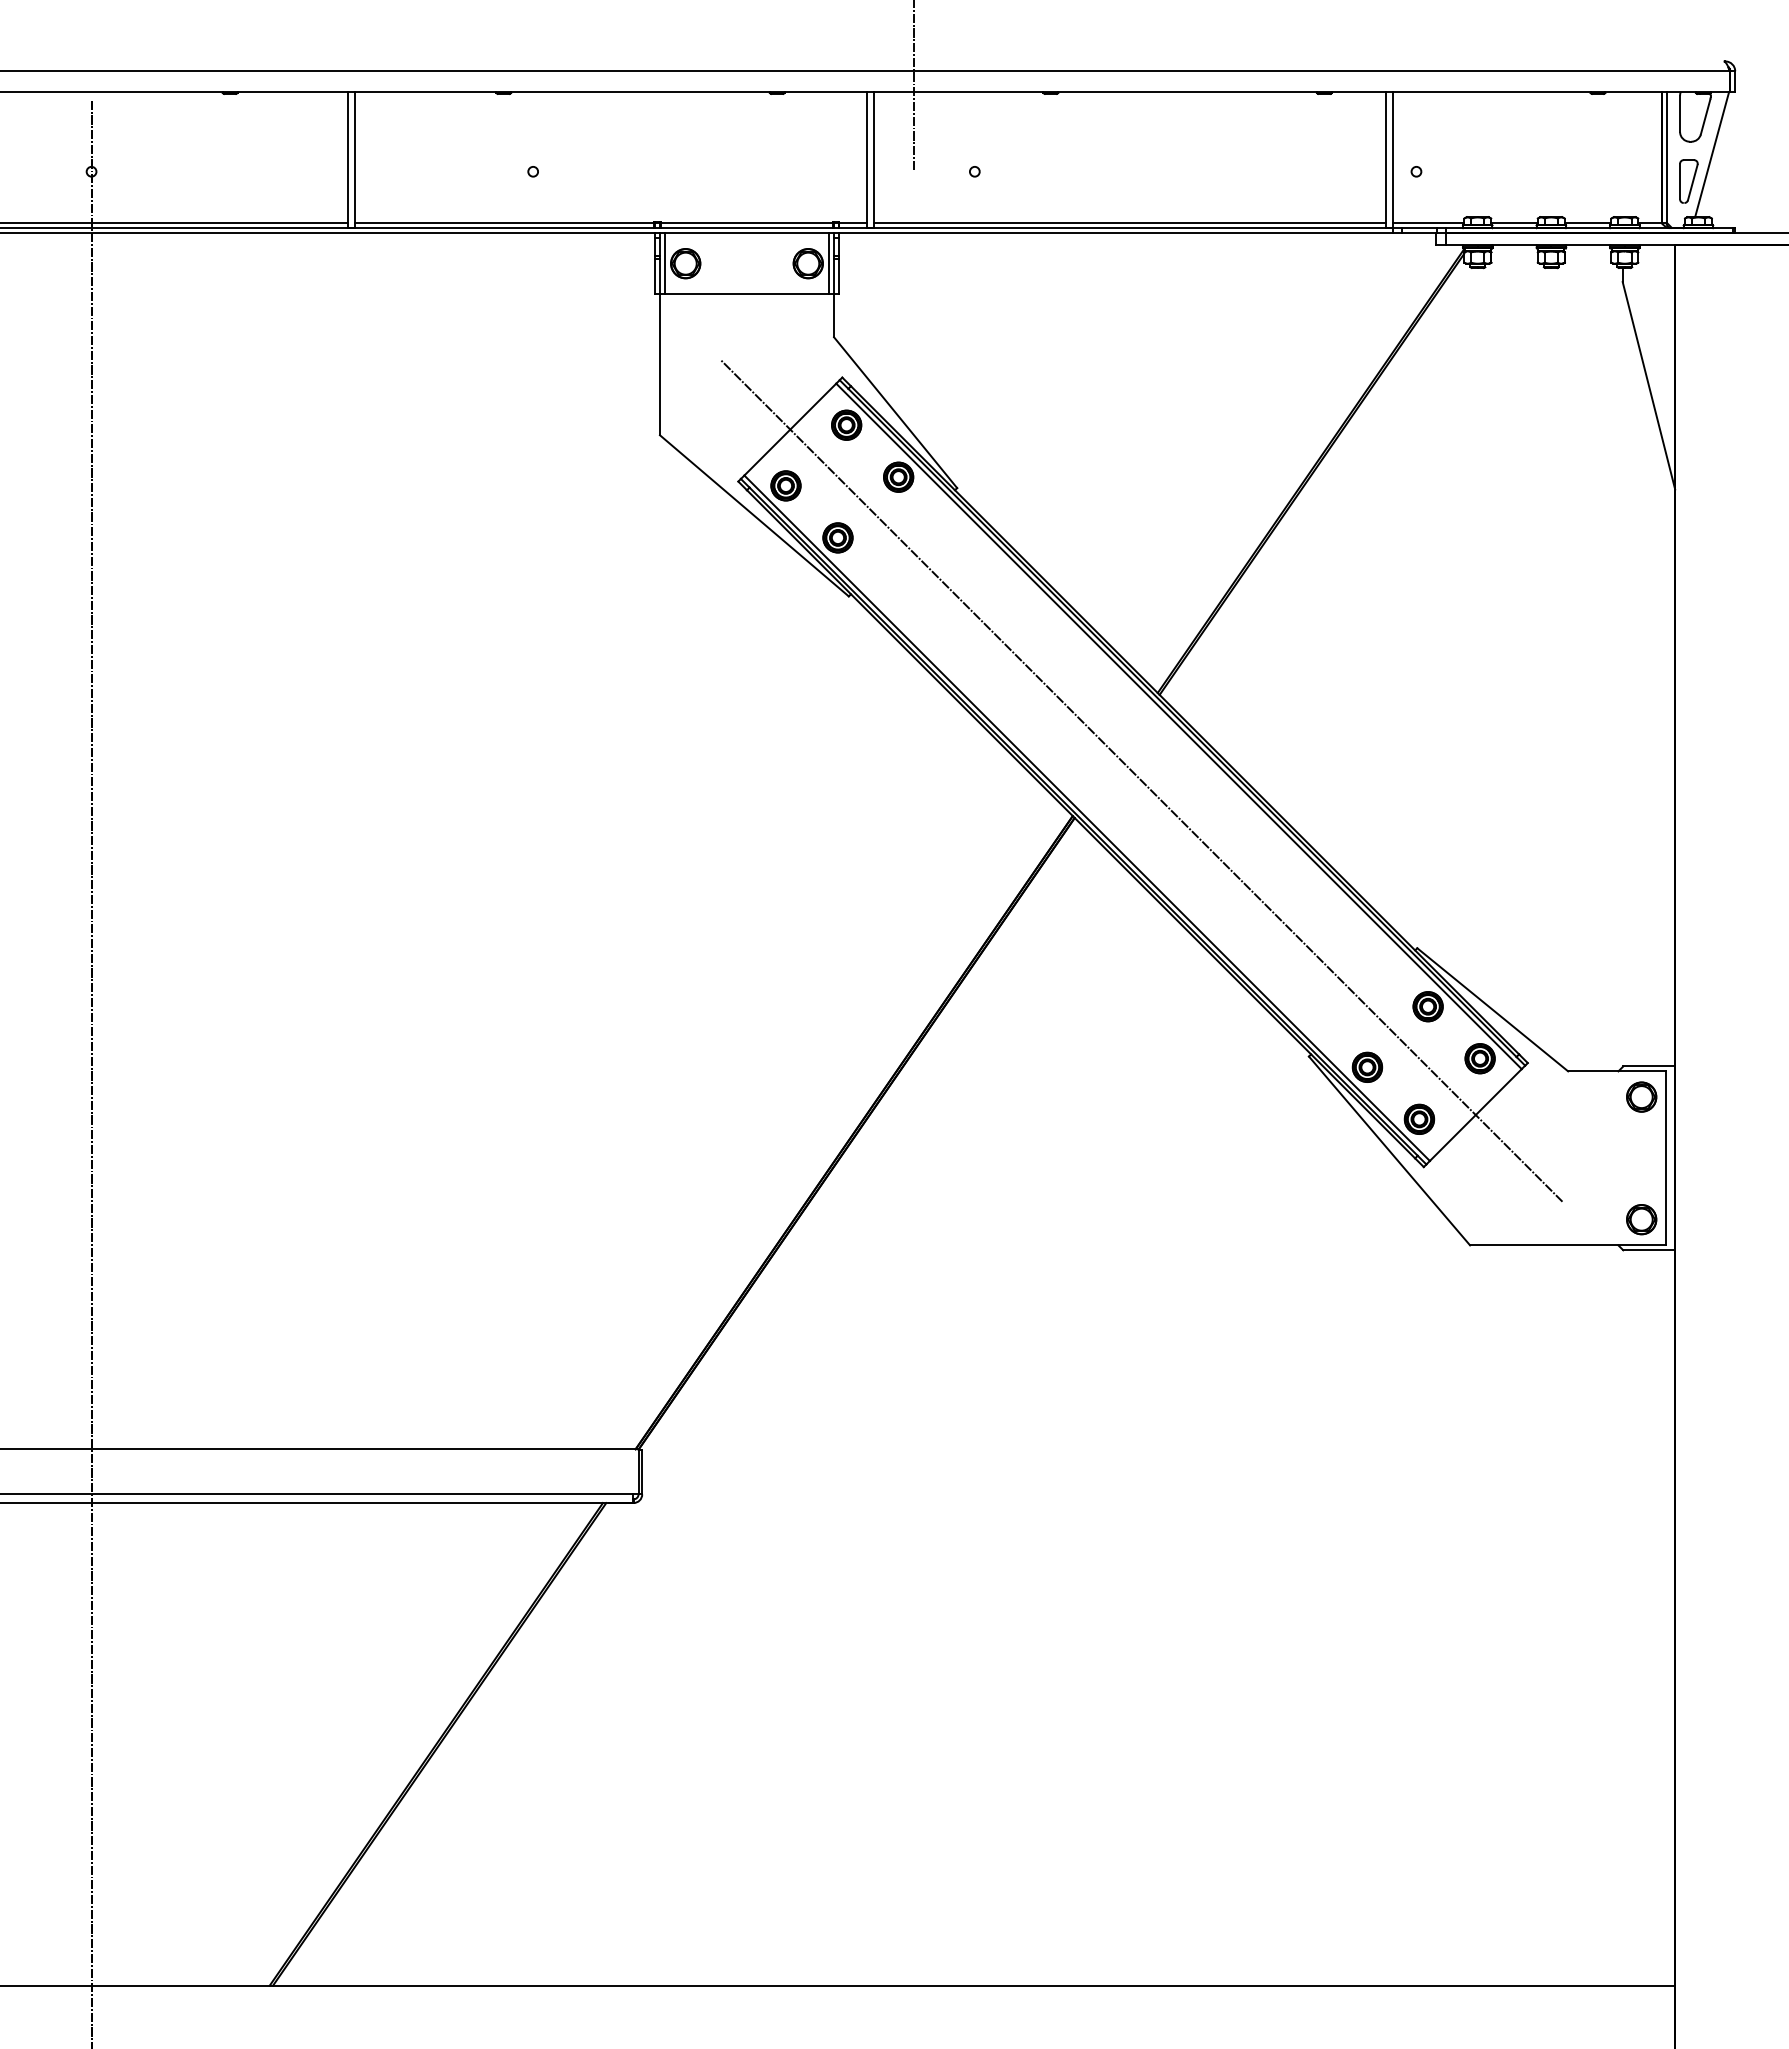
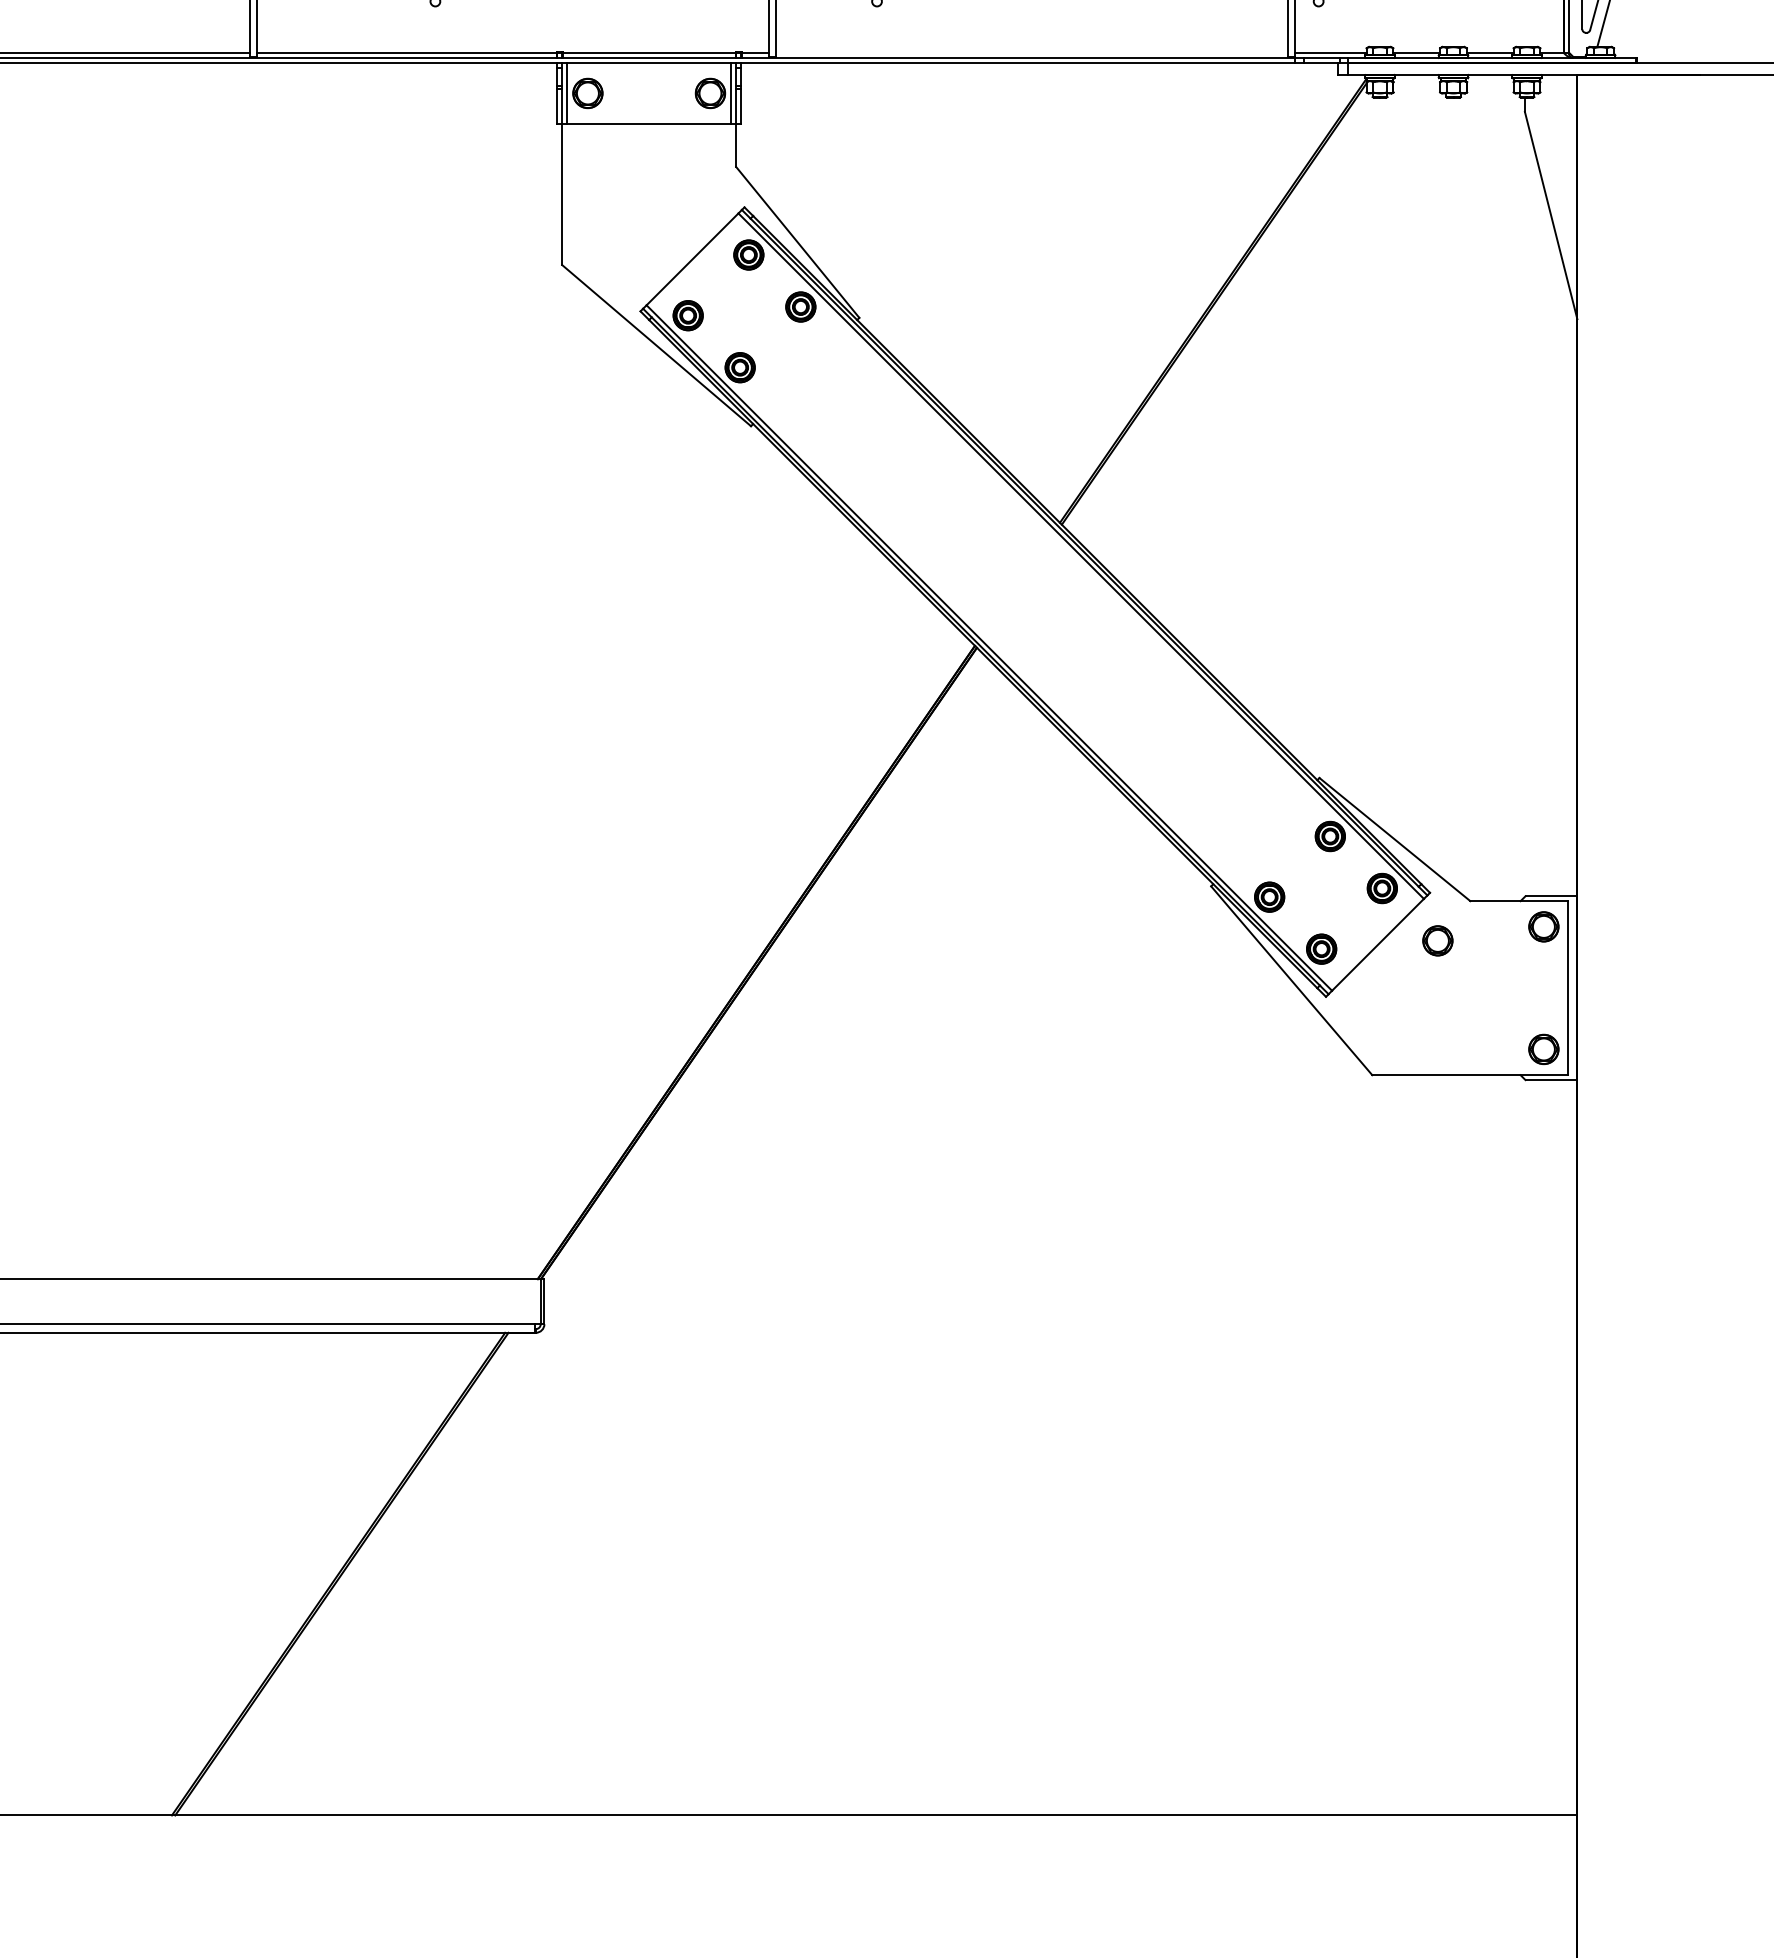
line: (1129, 223) -> (1031, 53), removed
line: (1141, 780) -> (1043, 610), removed
part: (1535, 1110) -> (1437, 940), added

